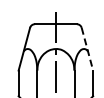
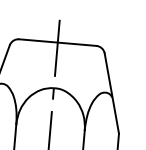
line: (87, 49) -> (111, 94), dashed -> solid

